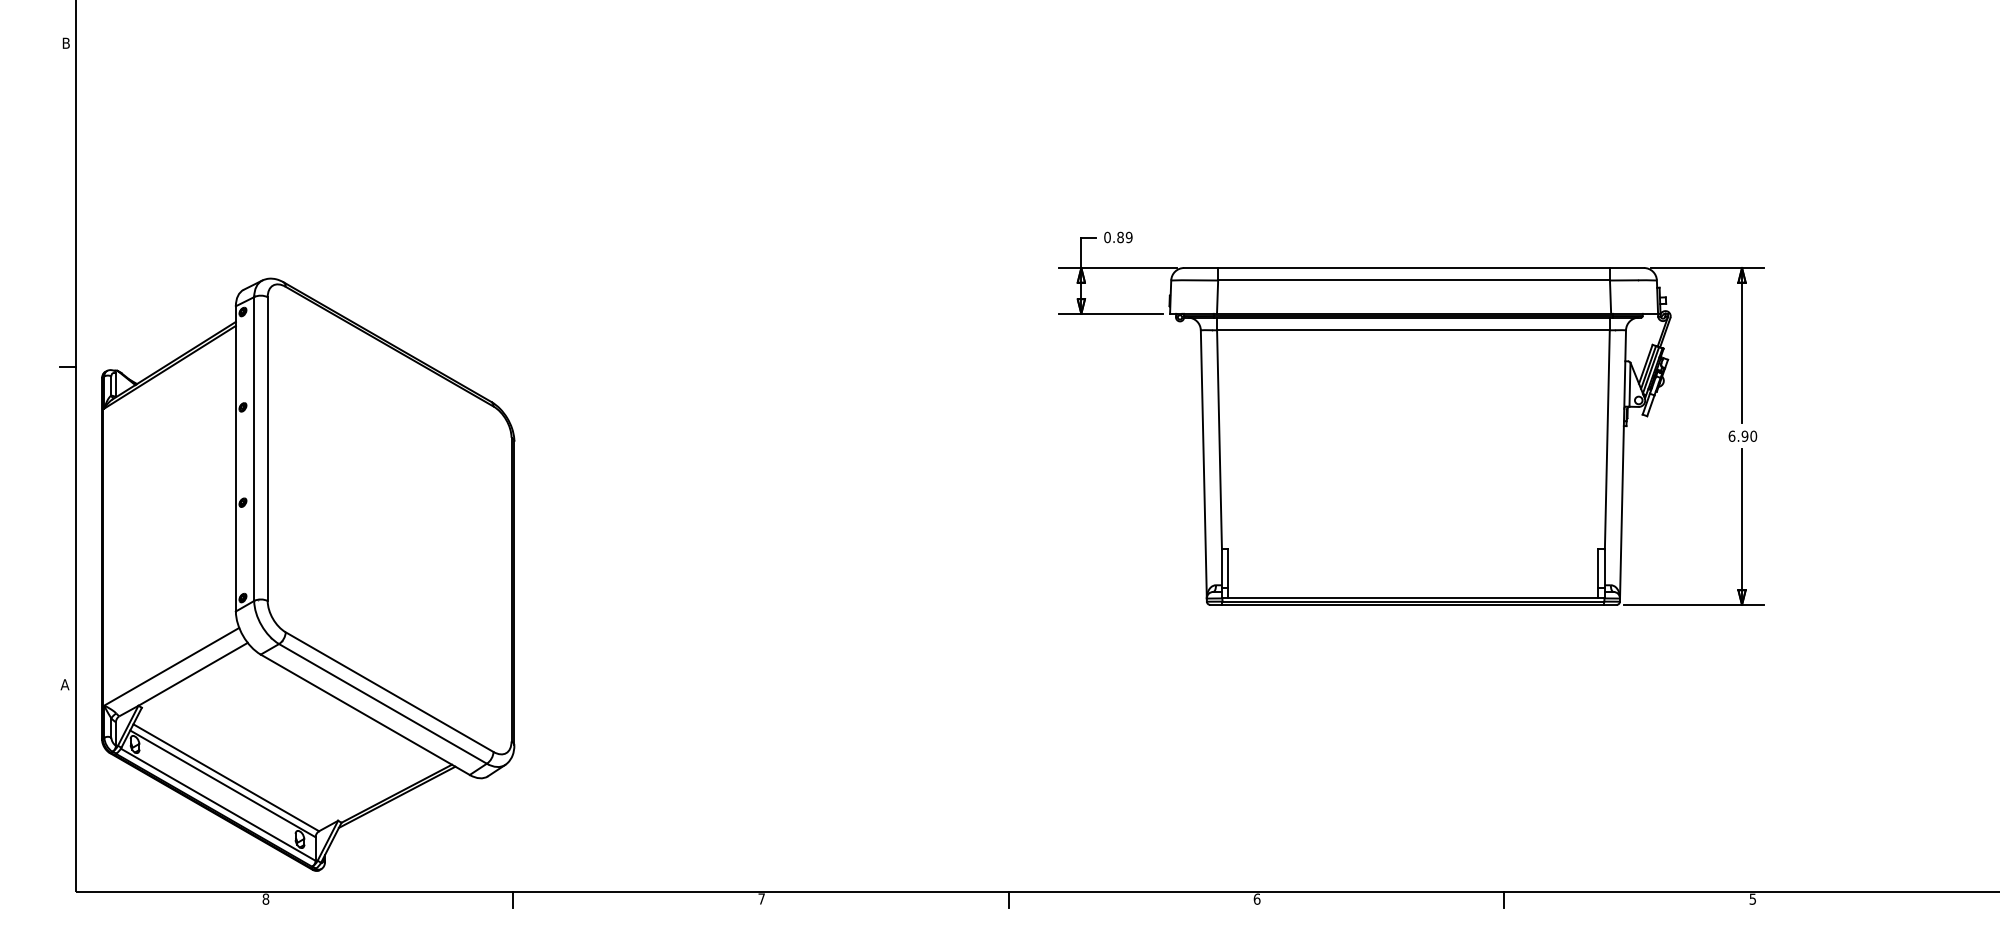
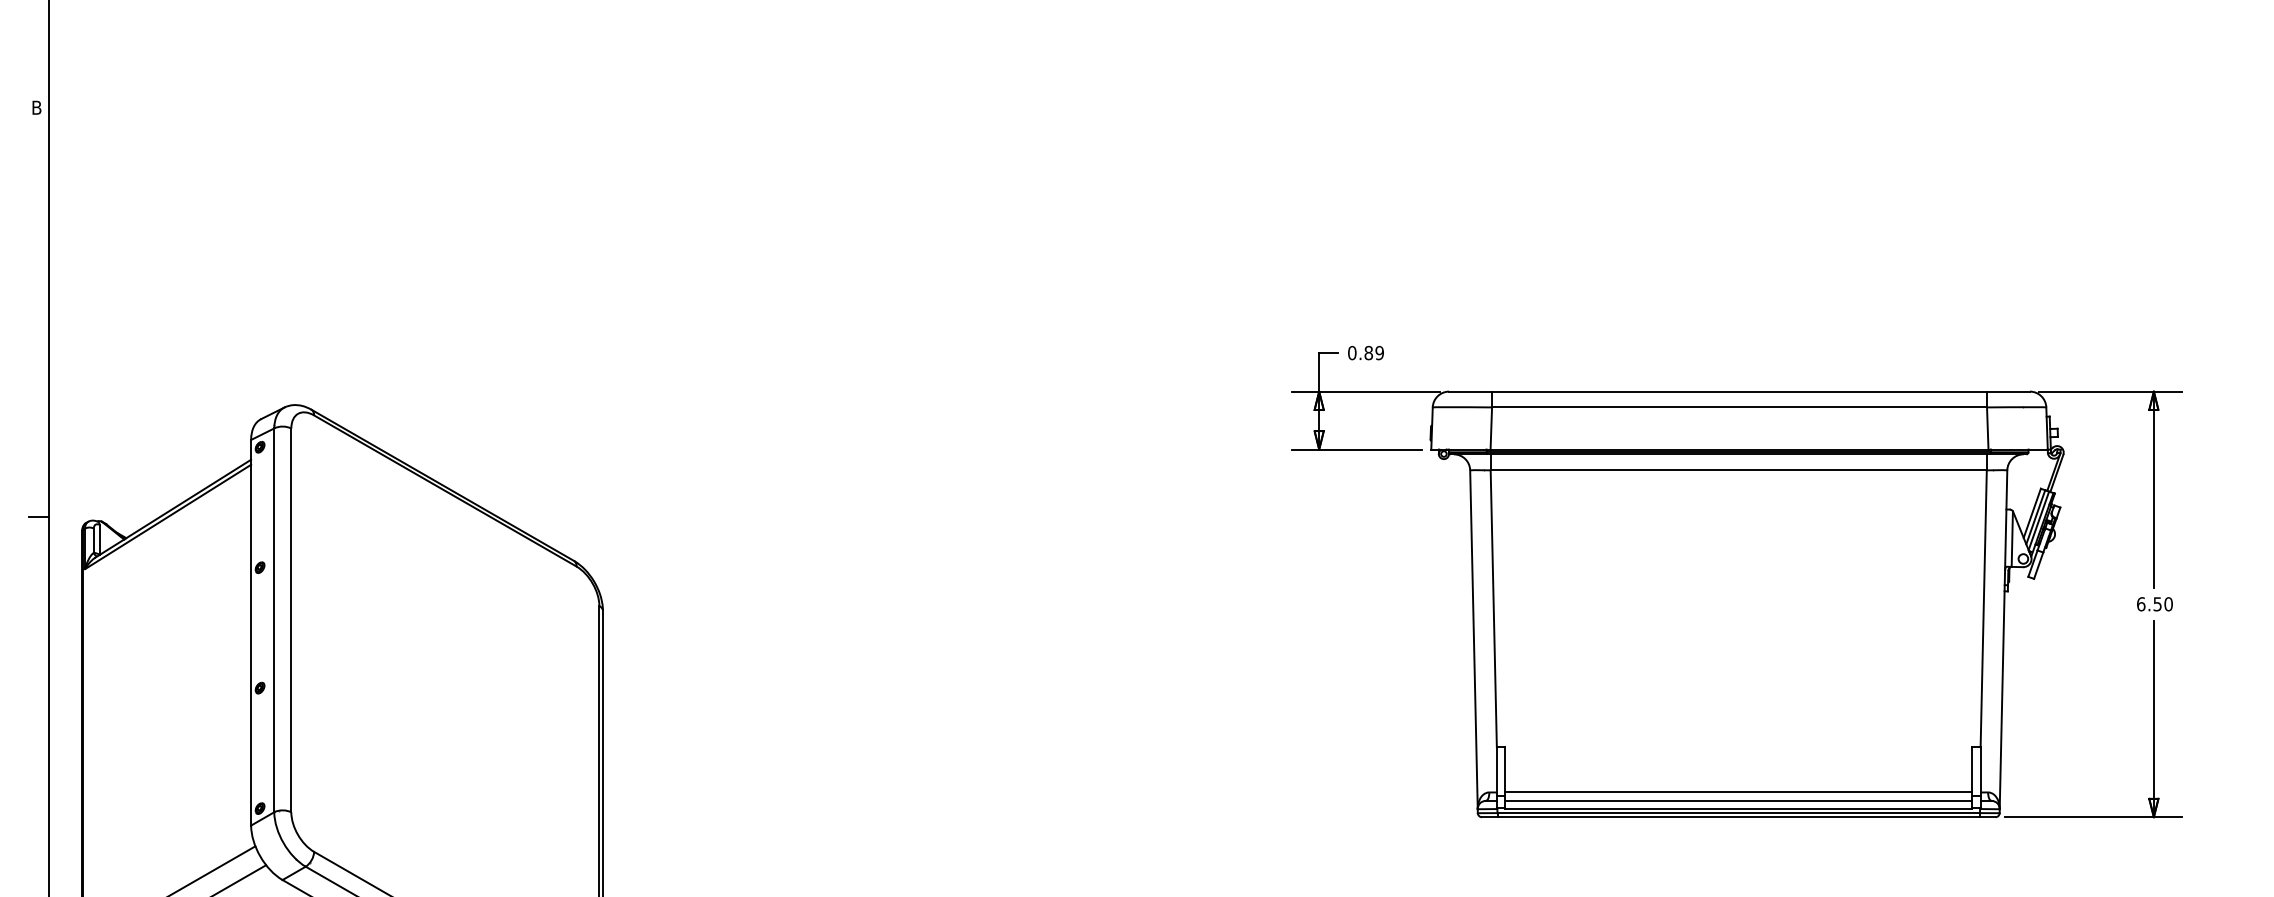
text: (1744, 435) -> (2156, 603), 6.90 -> 6.50
line: (1413, 585) -> (1738, 792), added
line: (1413, 591) -> (1738, 800), added

